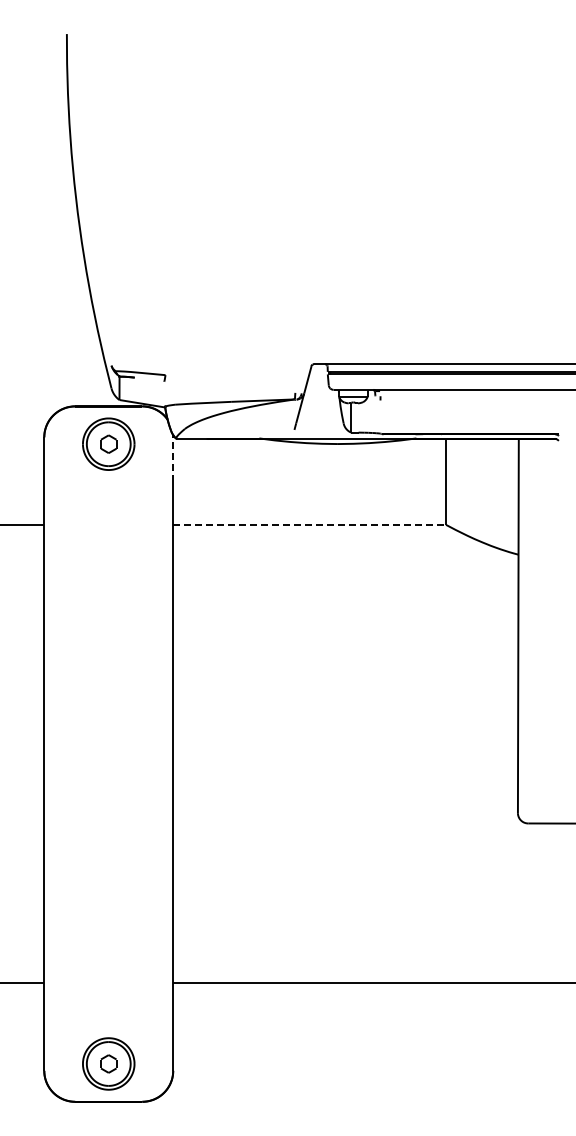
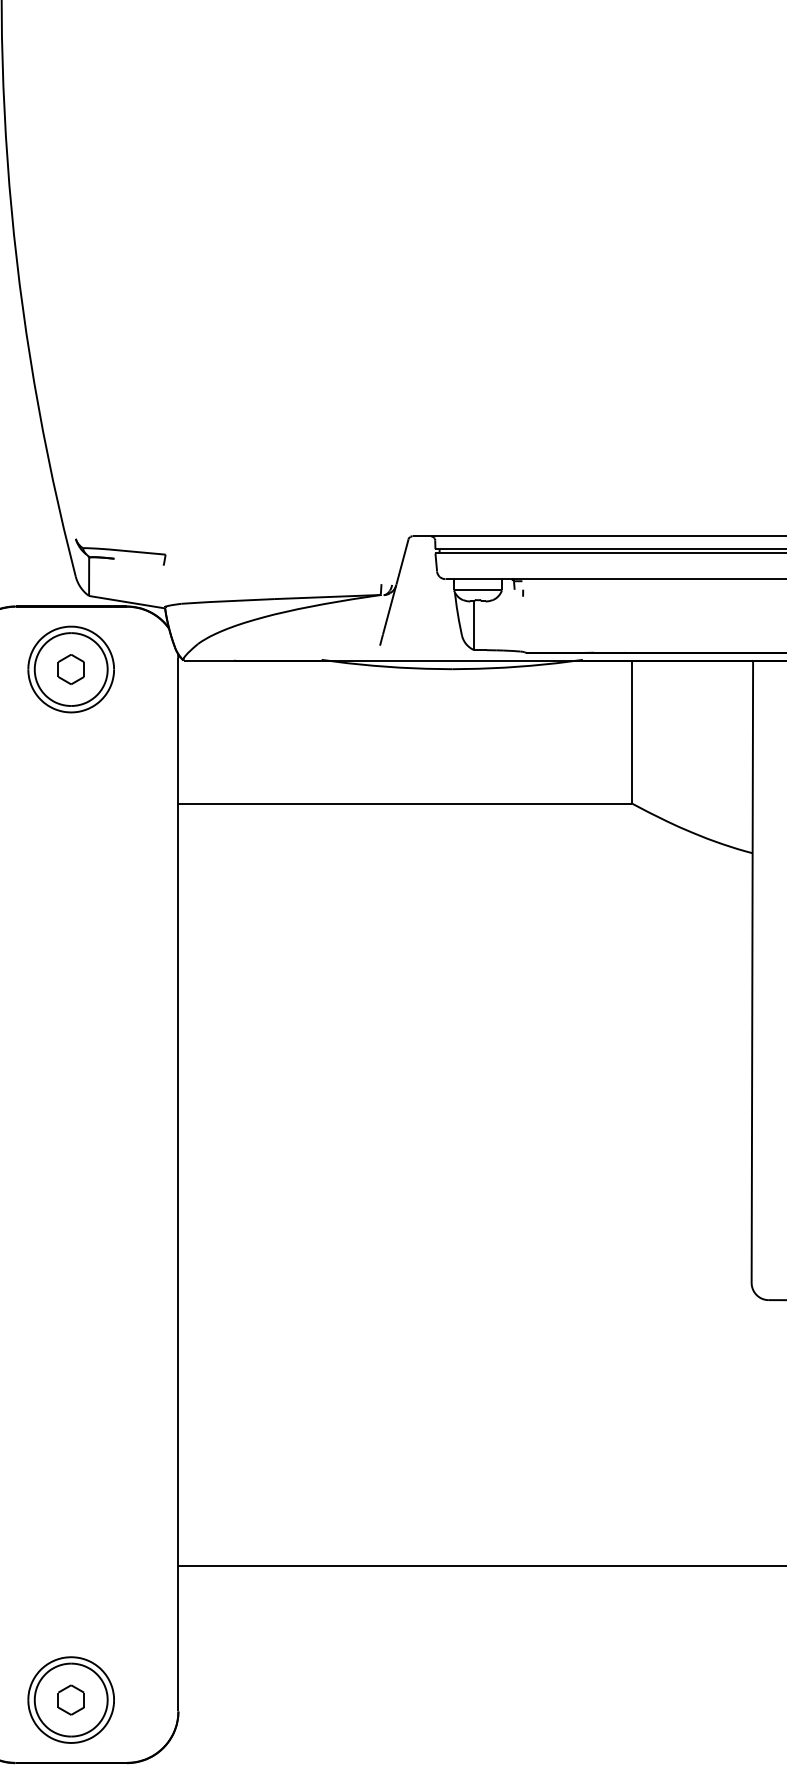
line: (173, 459) -> (178, 694), dashed -> solid
line: (310, 524) -> (406, 802), dashed -> solid

